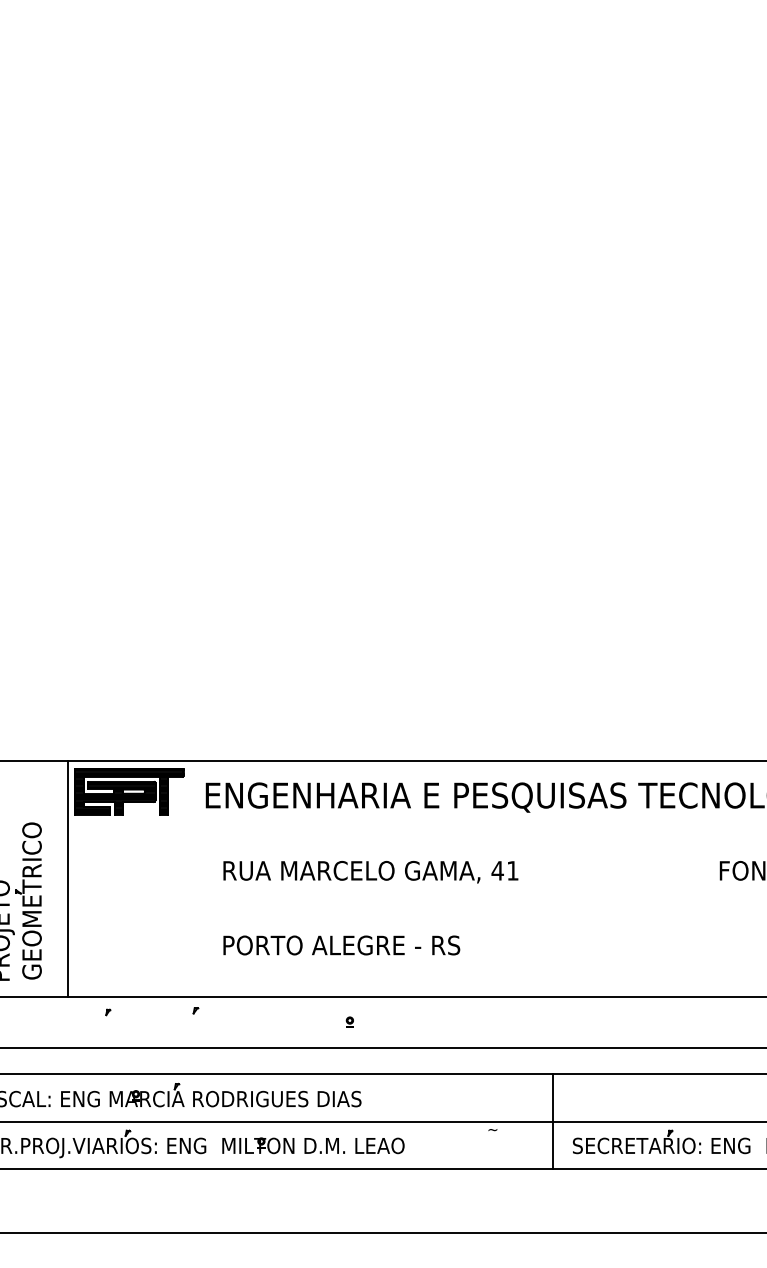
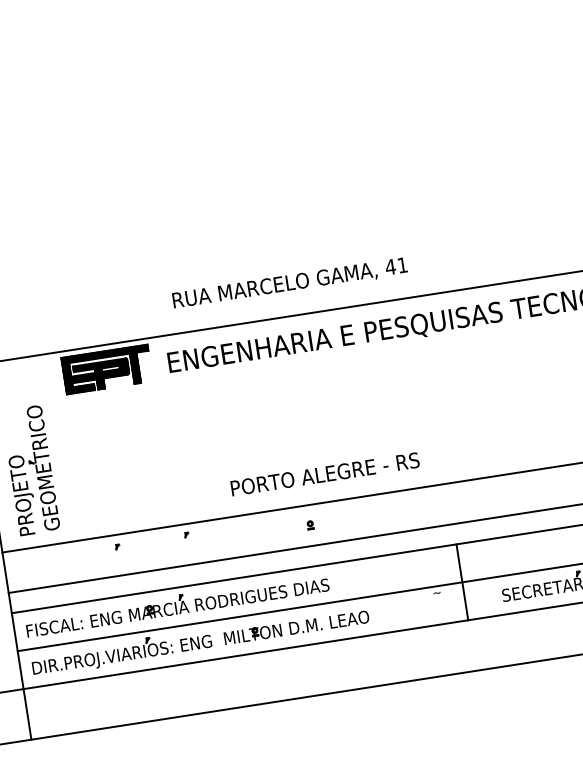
text: (370, 872) -> (289, 284), moved
line: (67, 879) -> (68, 446), removed
text: (341, 945) -> (325, 474), moved
line: (553, 1121) -> (462, 582), moved

